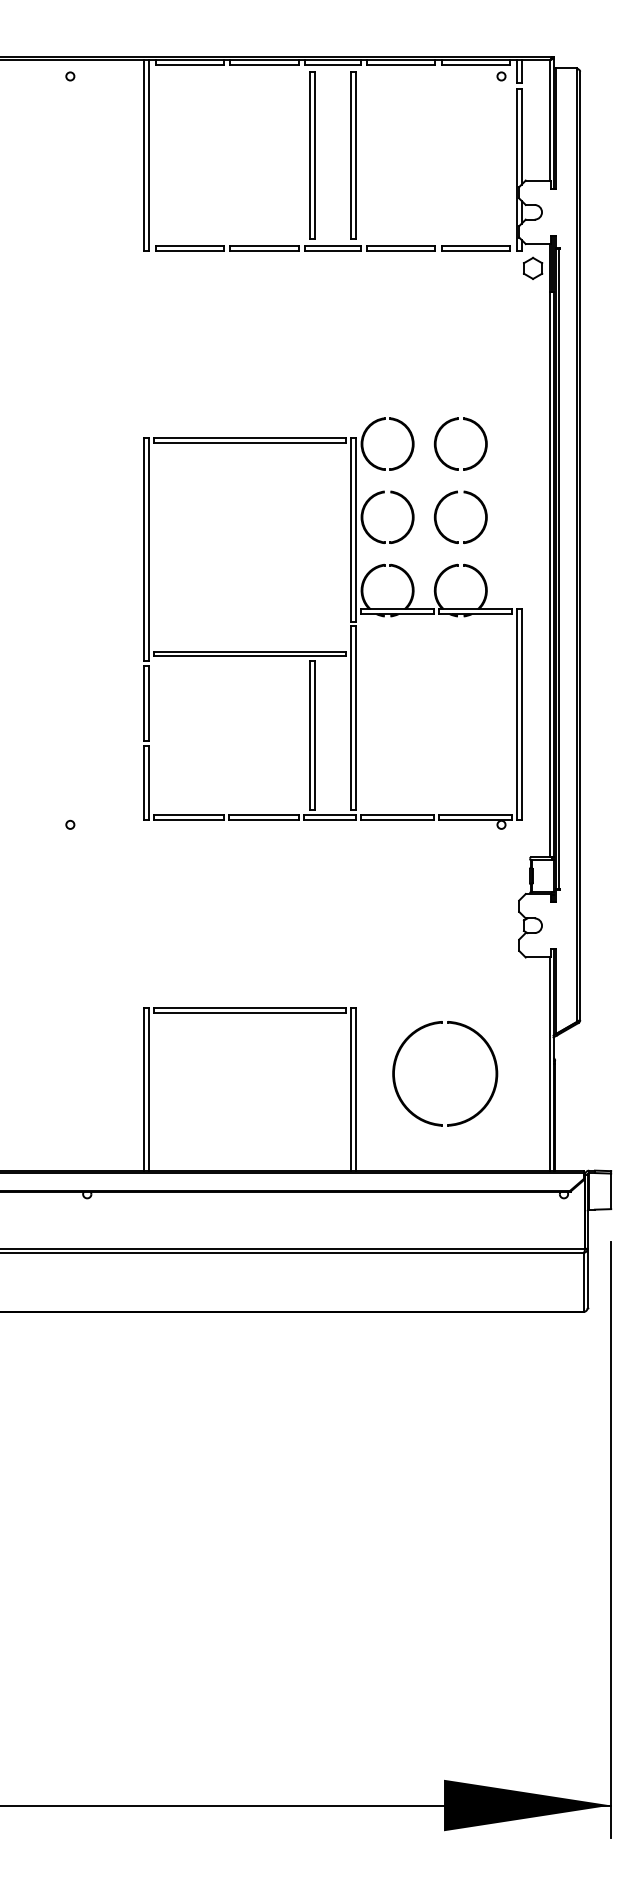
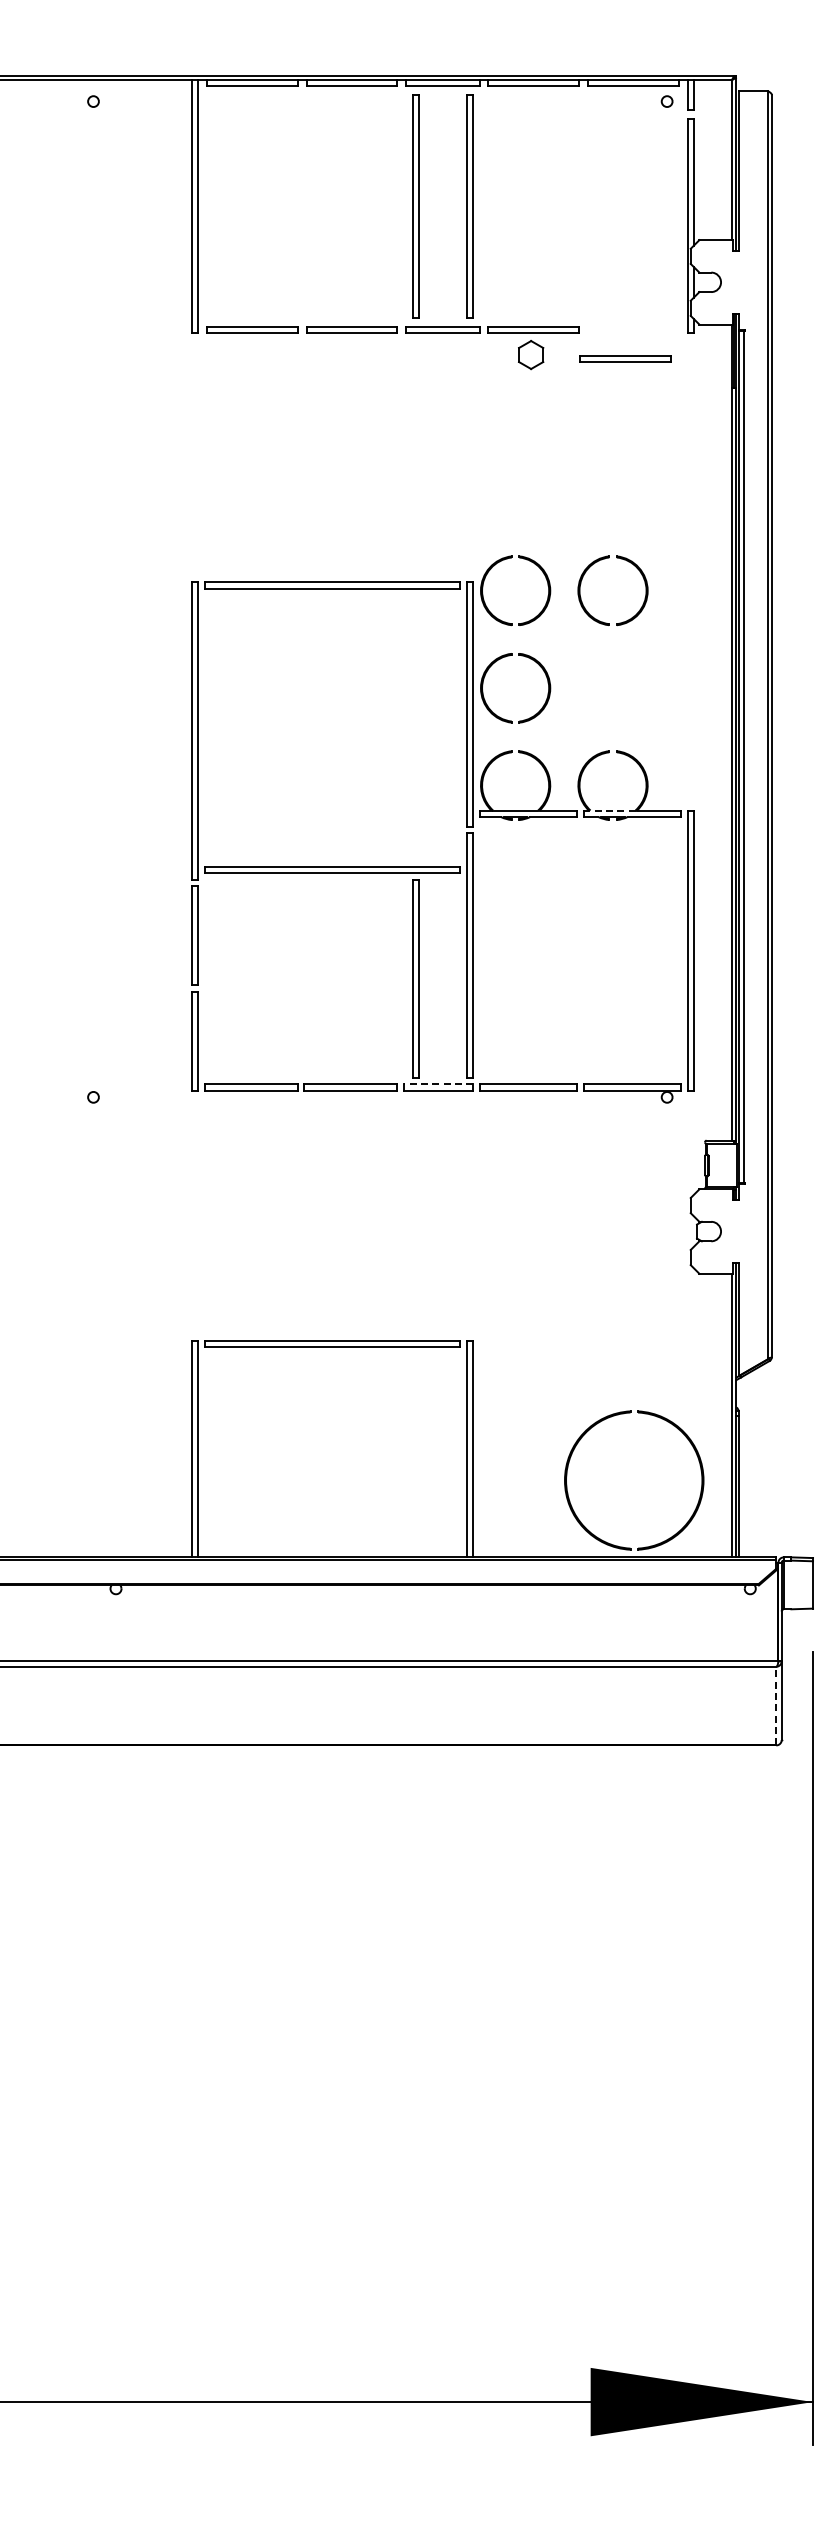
part: (476, 247) -> (625, 358), moved
part: (533, 268) -> (531, 355), moved
part: (437, 522) -> (581, 694), removed
line: (461, 609) -> (613, 810), solid -> dashed
line: (329, 815) -> (438, 1084), solid -> dashed
part: (495, 1067) -> (700, 1471), moved
line: (583, 1281) -> (776, 1705), solid -> dashed

